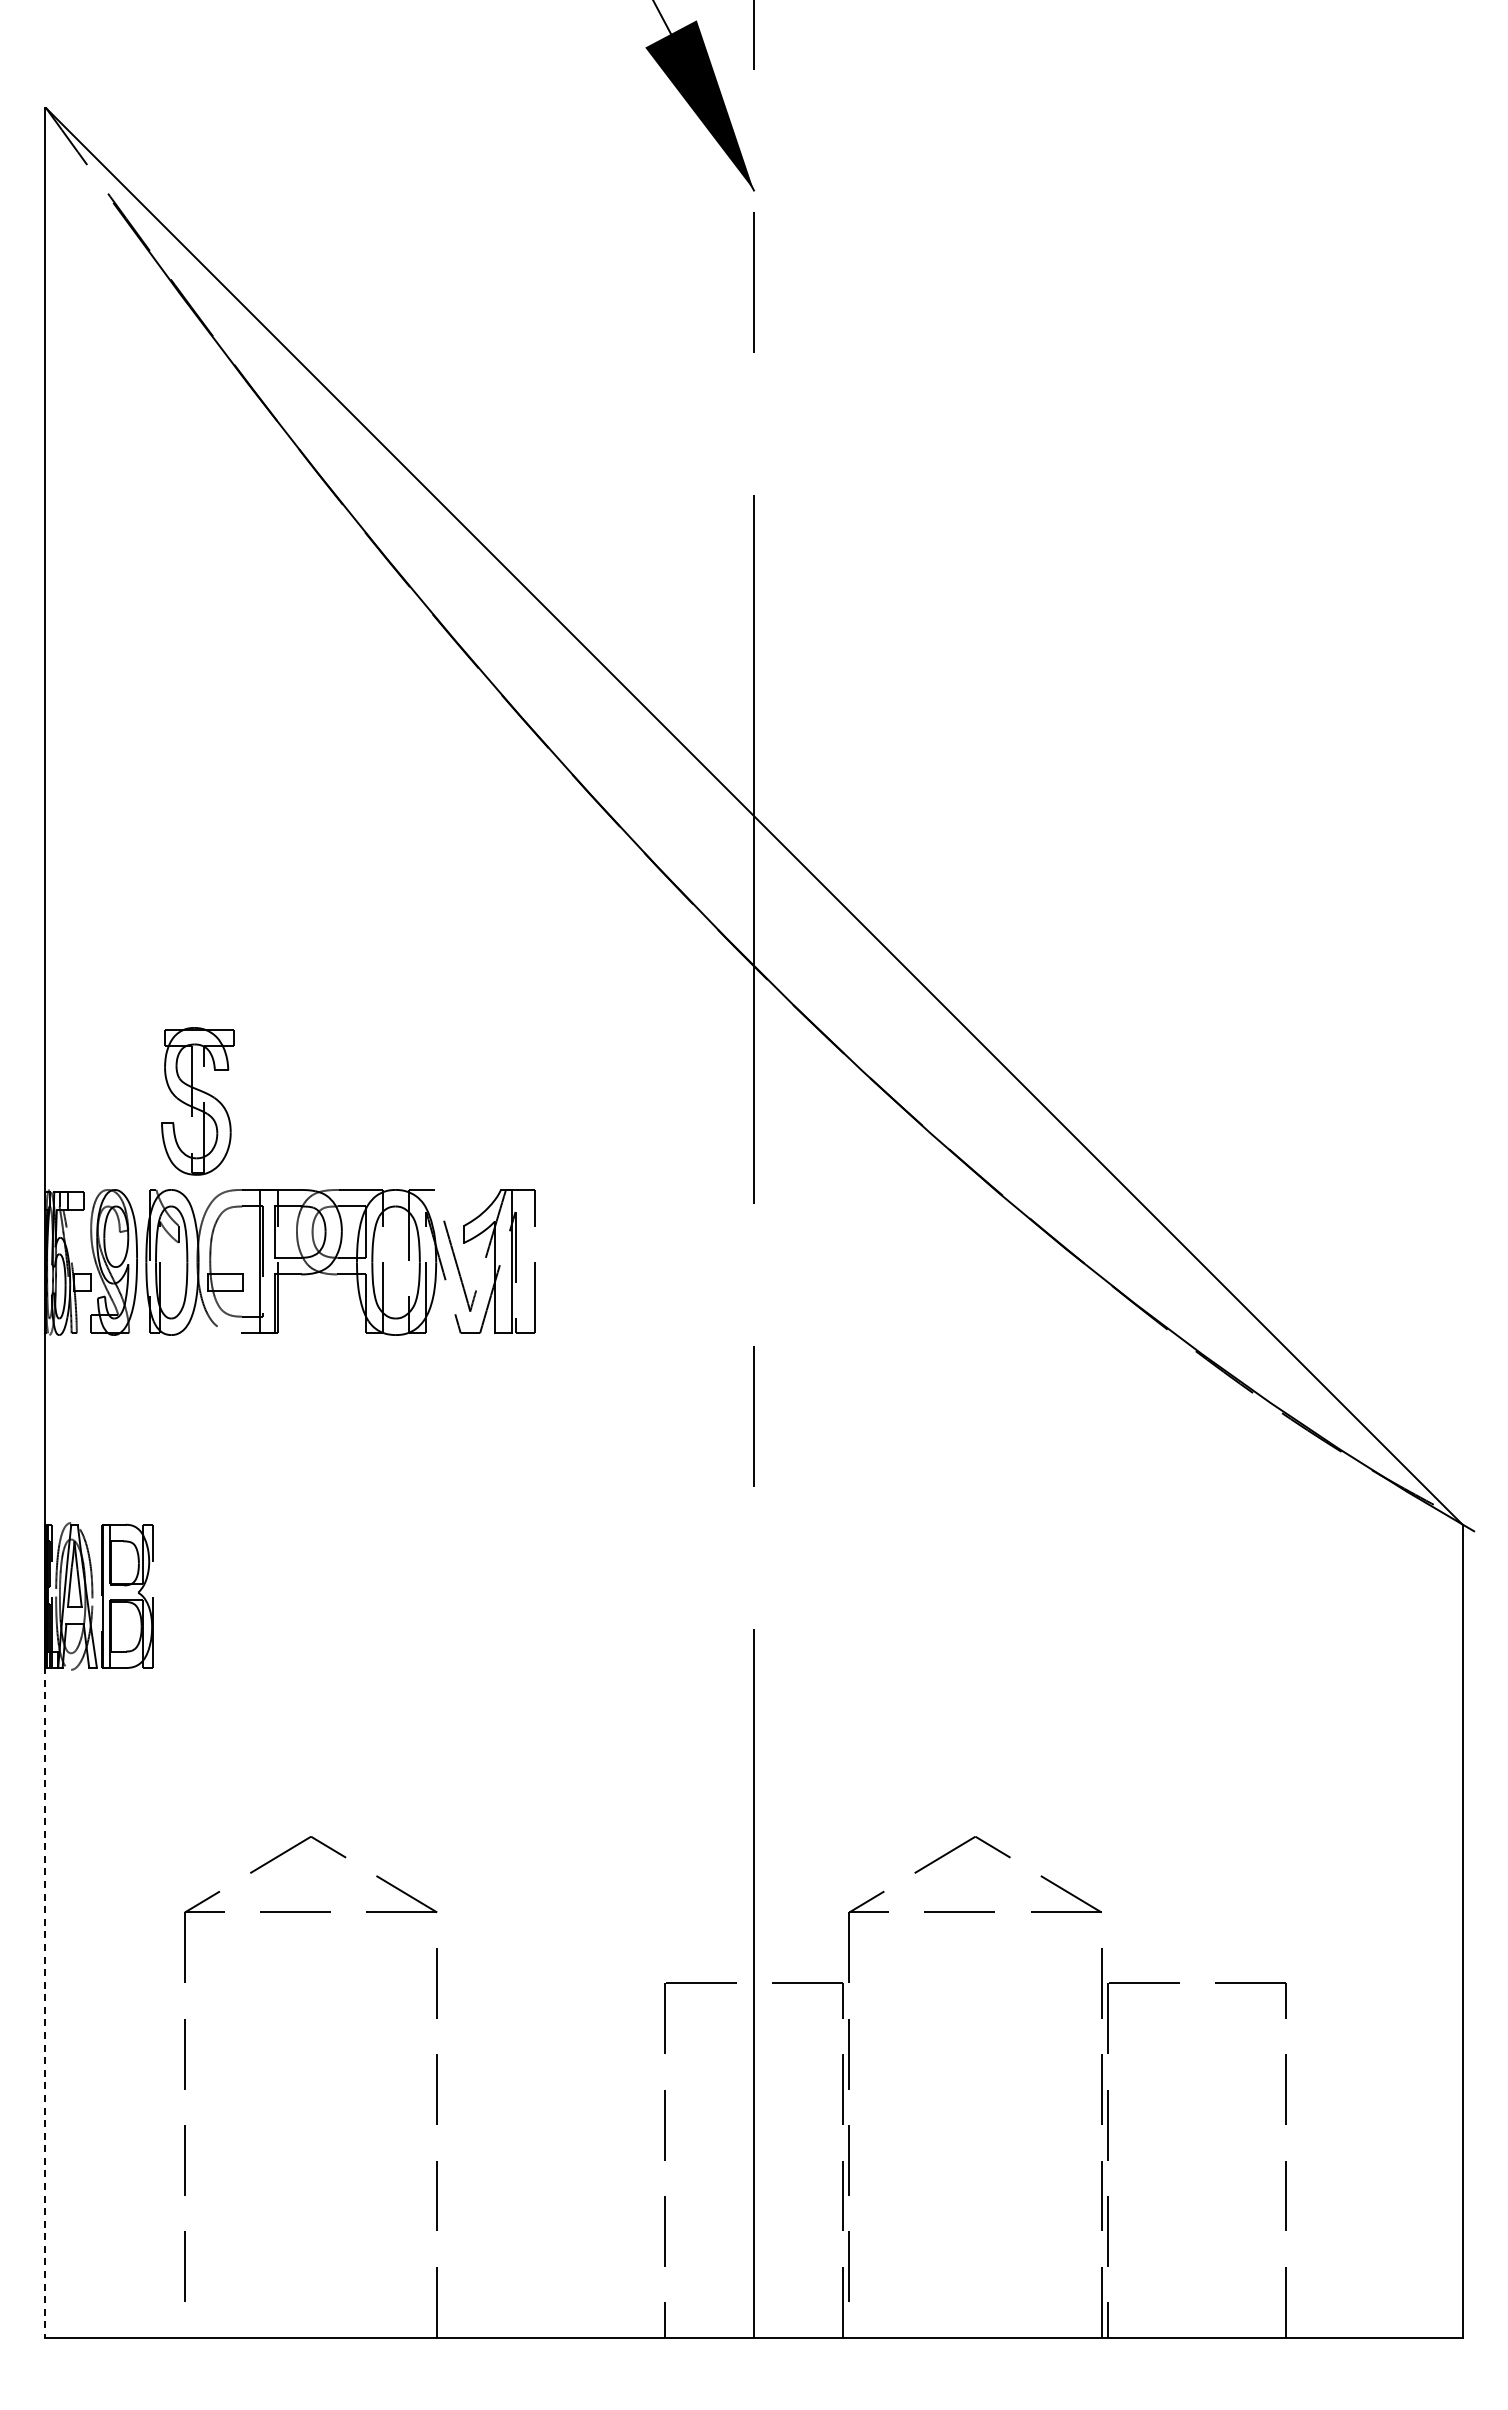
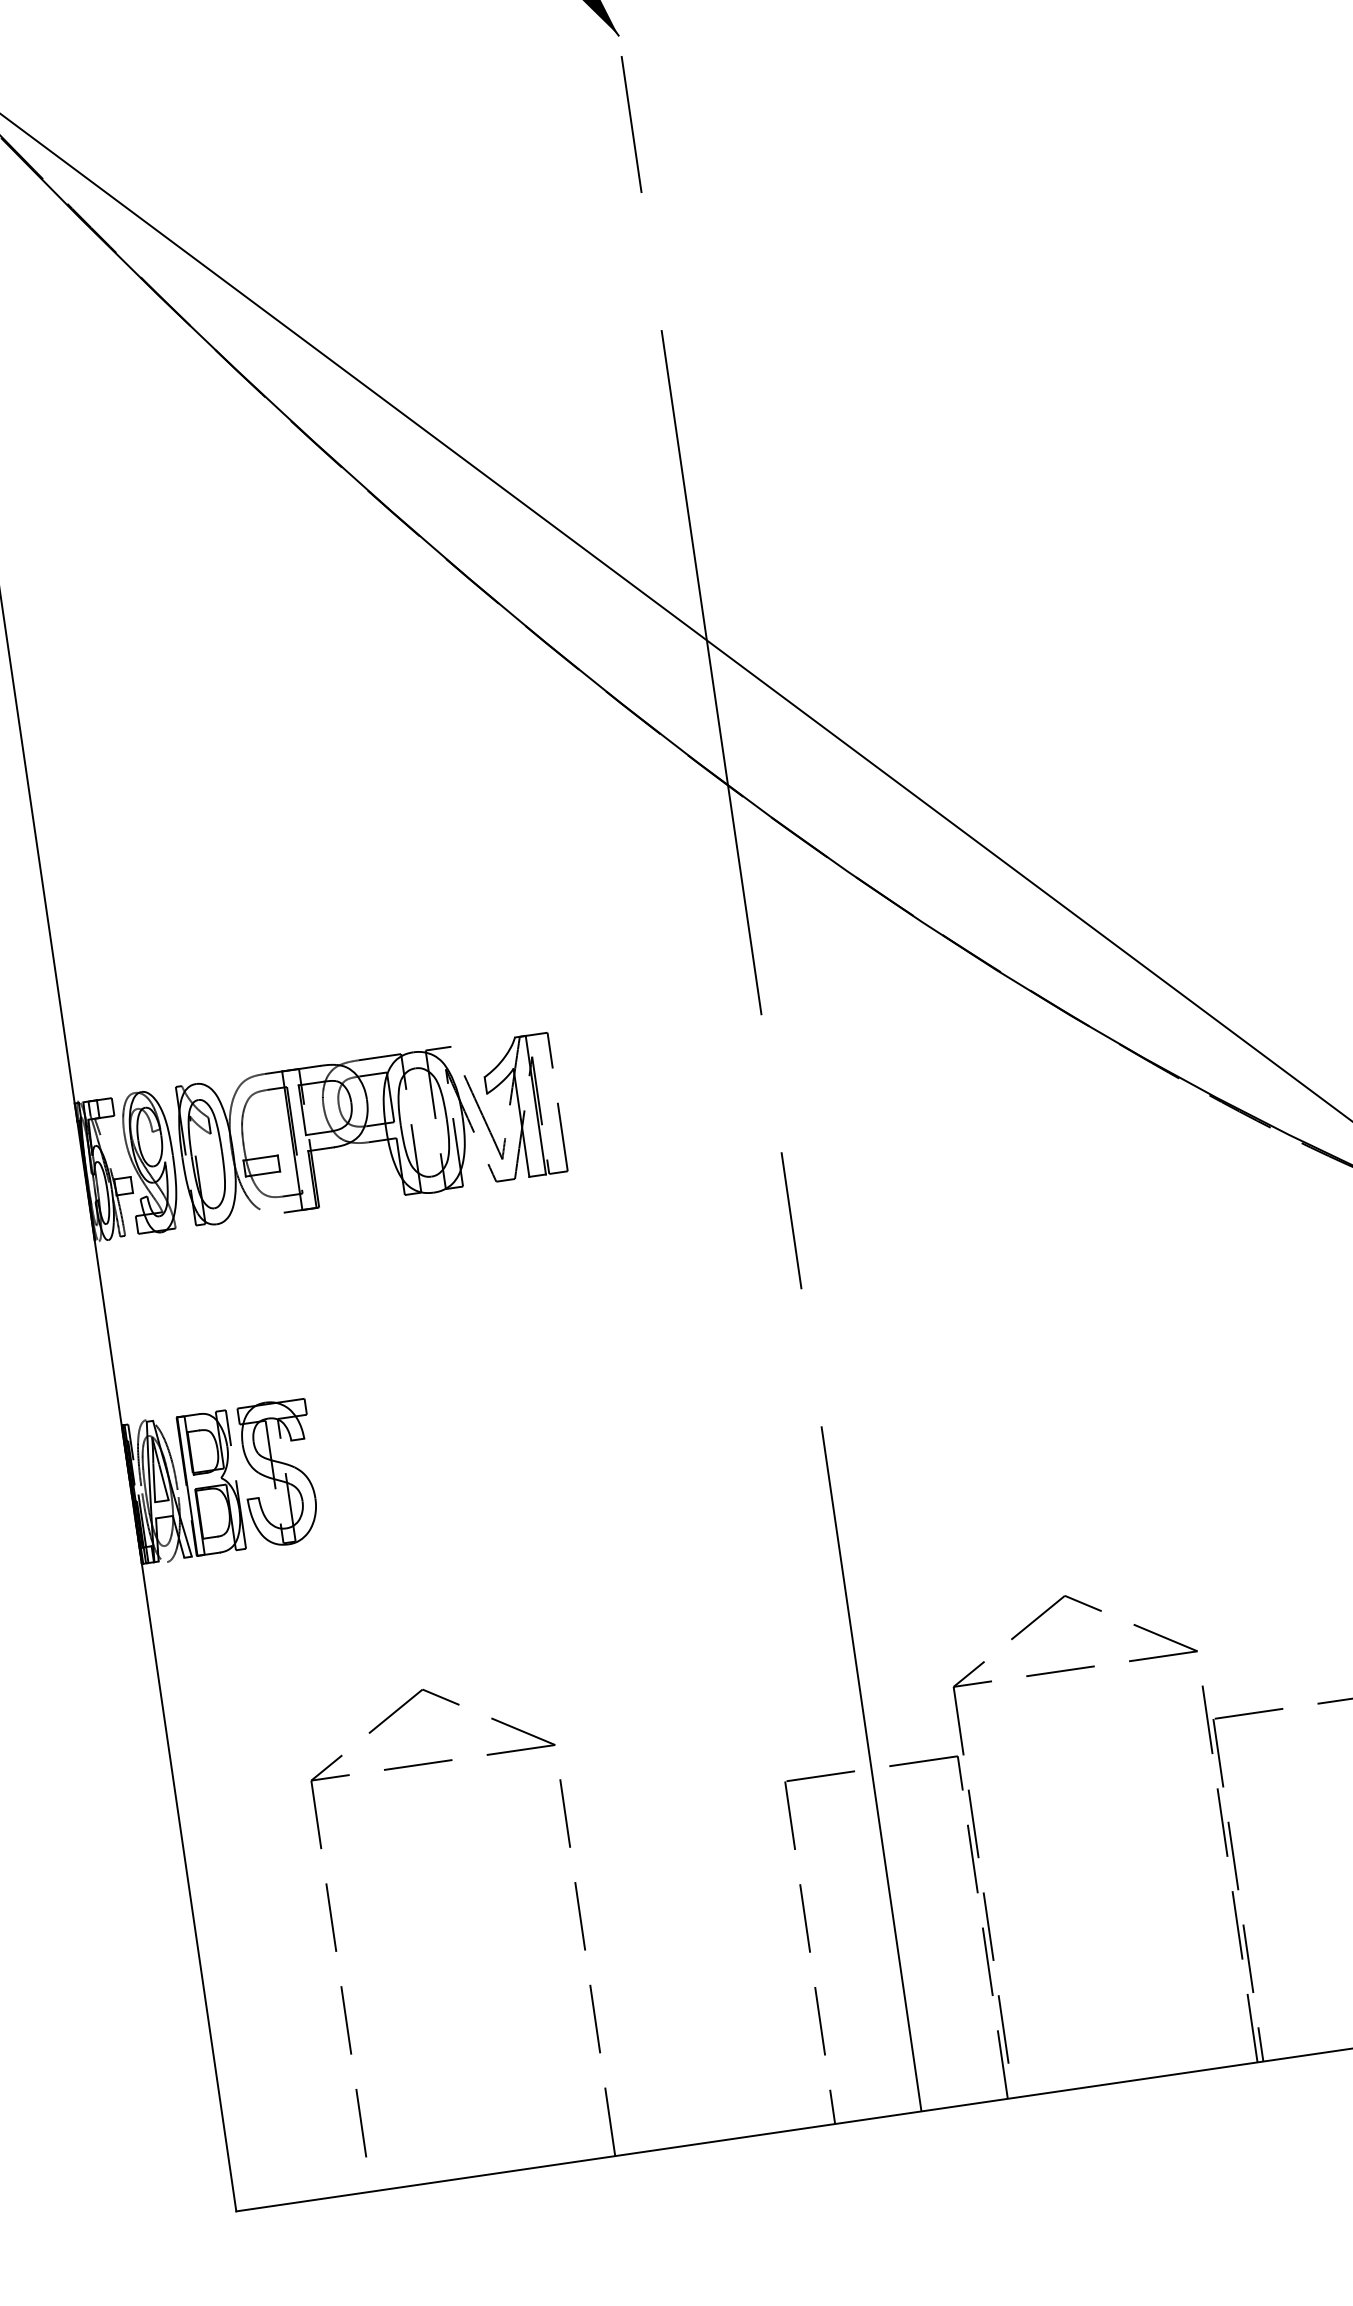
part: (197, 1101) -> (278, 1473), moved
line: (45, 2002) -> (189, 1887), dashed -> solid

